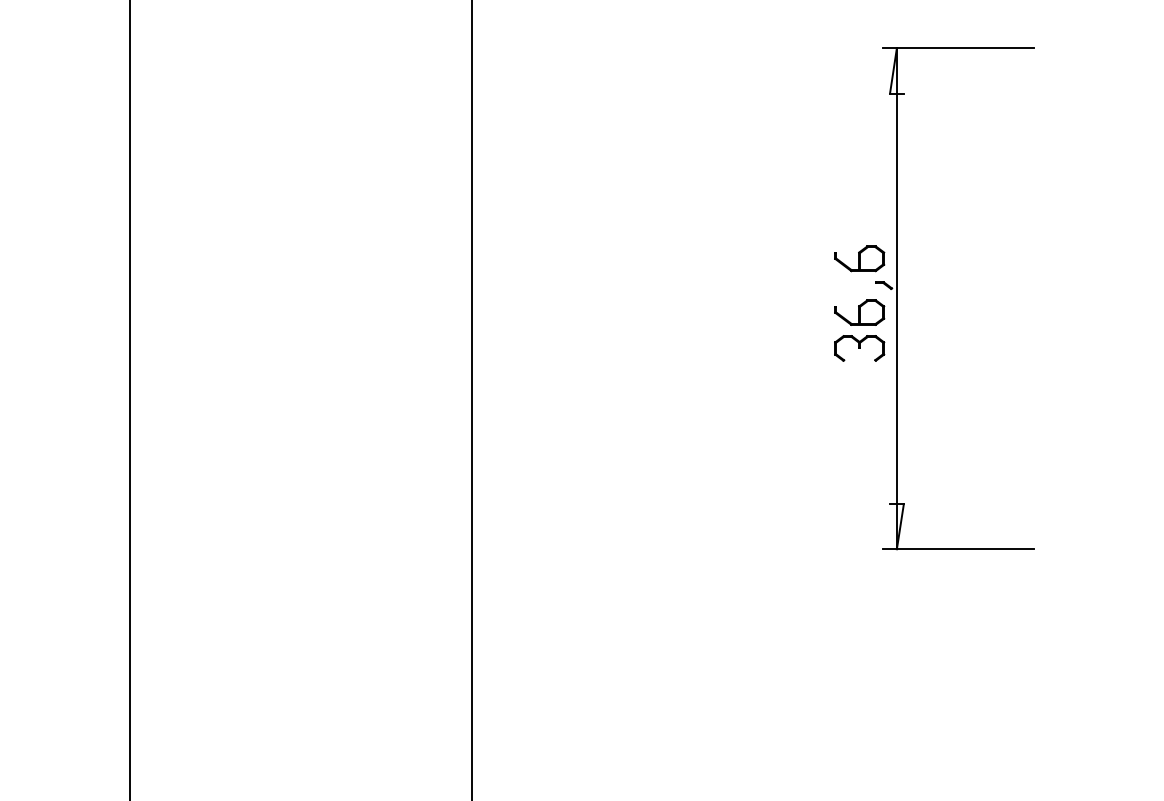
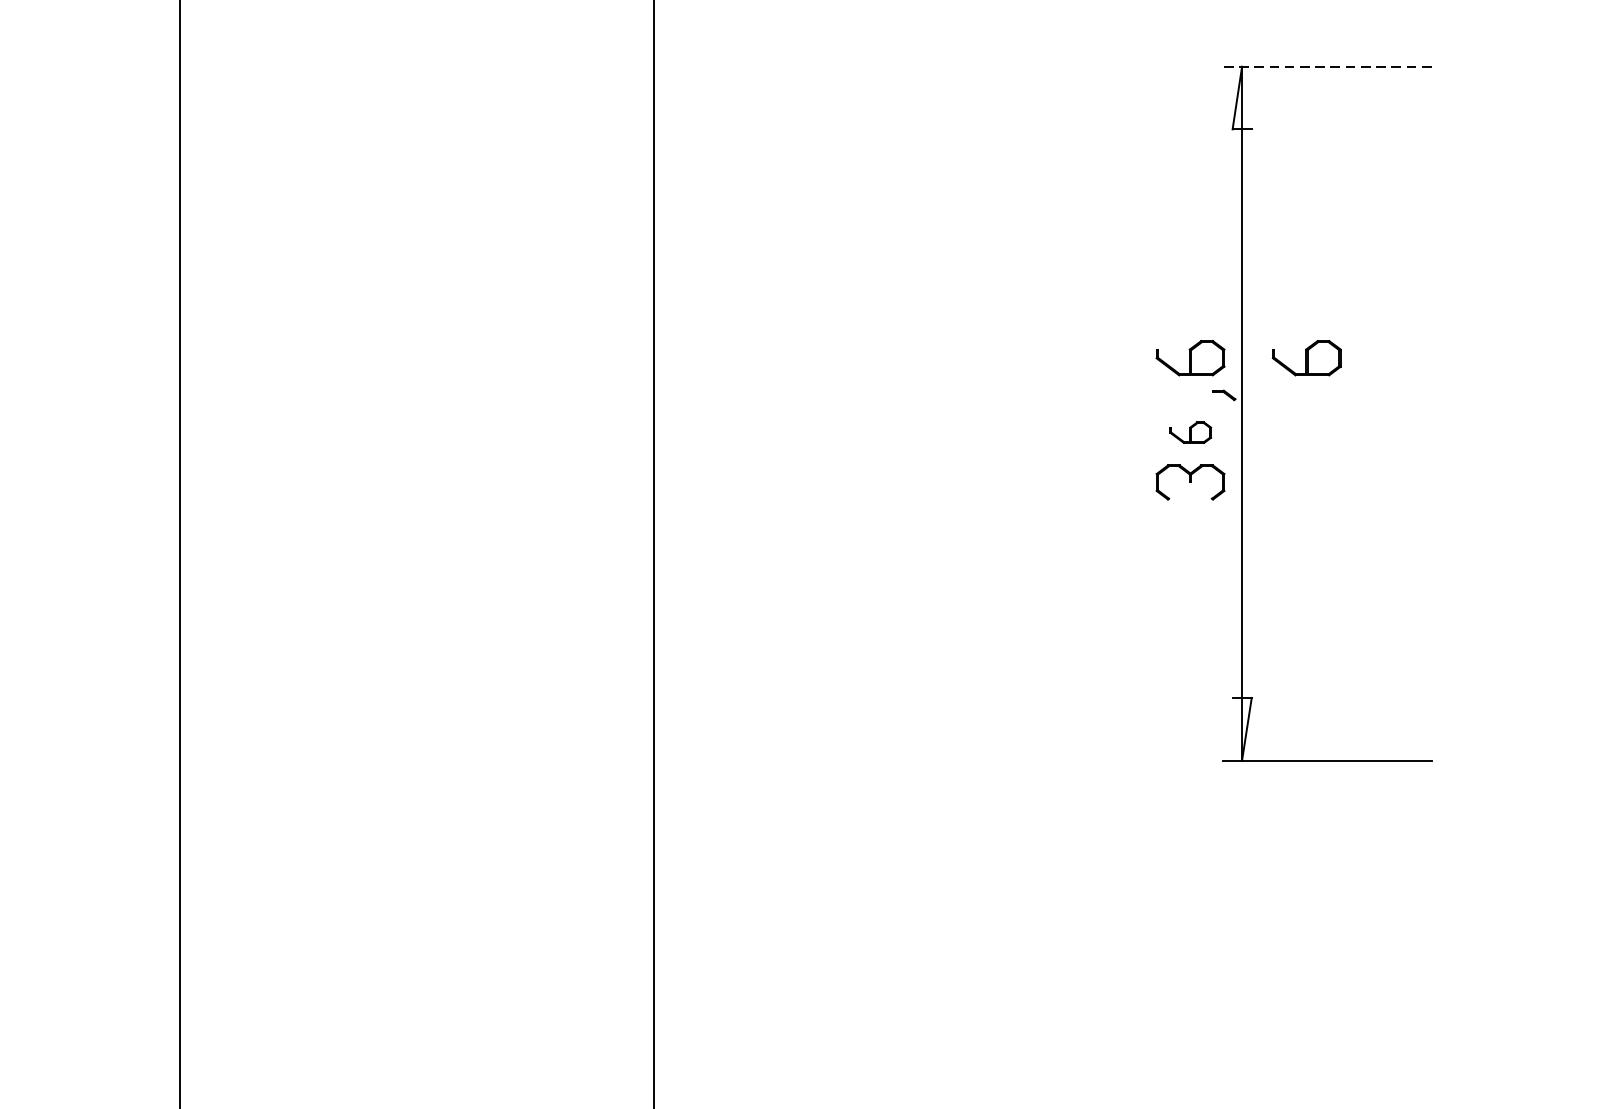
line: (957, 48) -> (1326, 67), solid -> dashed
part: (943, 258) -> (1306, 357), added
part: (859, 312) -> (1190, 432), size x0.6

